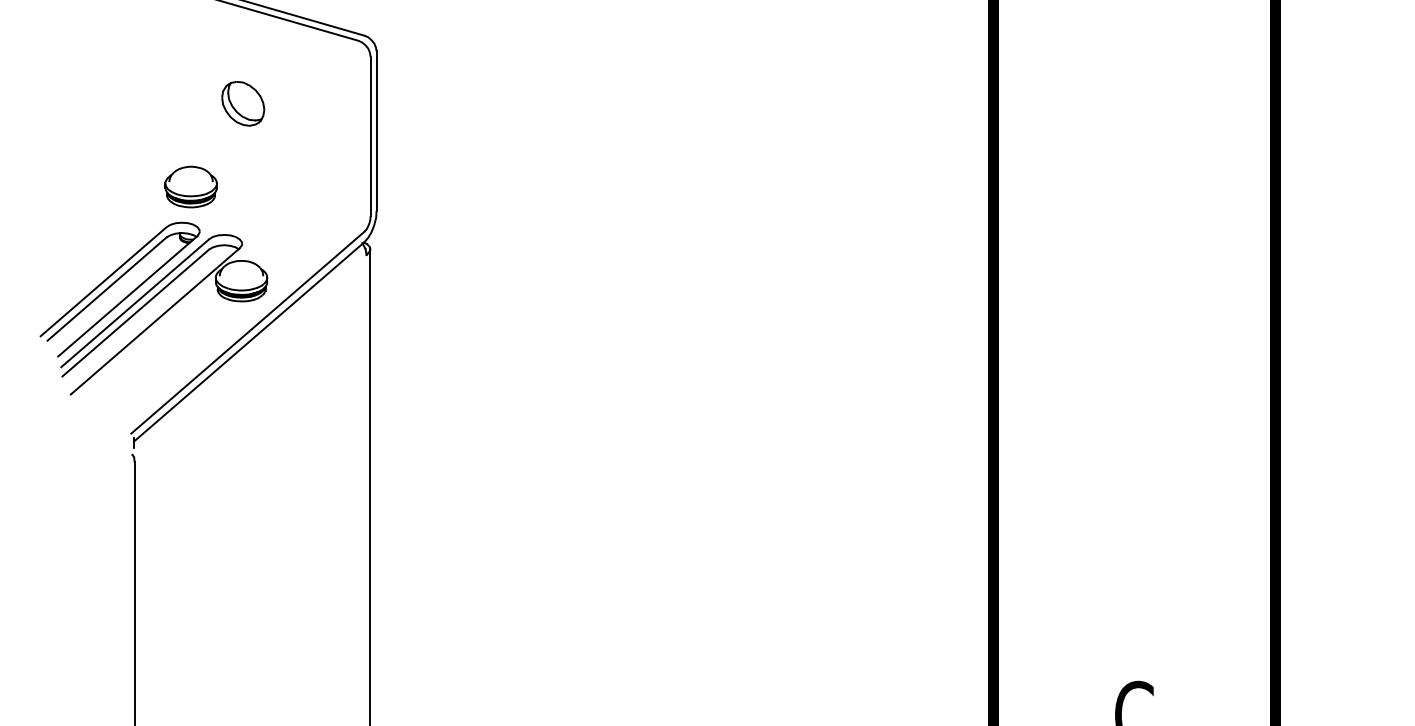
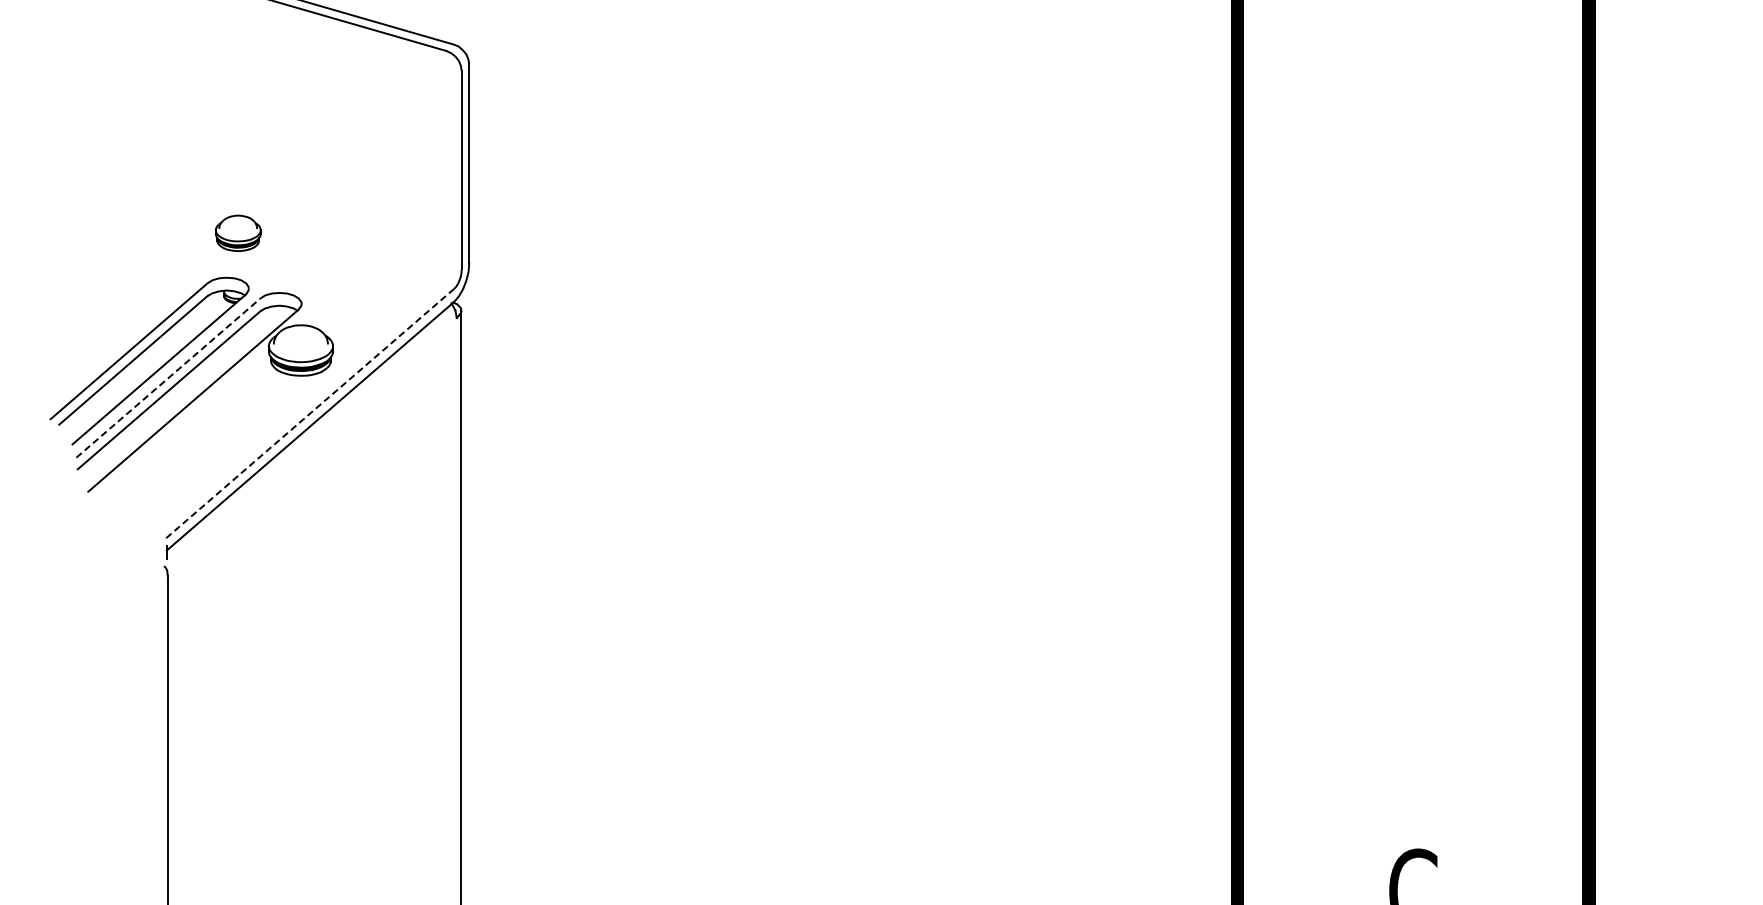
part: (243, 103) -> (303, 129), removed
part: (191, 187) -> (238, 233), size x0.7
line: (135, 303) -> (168, 378), solid -> dashed
line: (247, 332) -> (308, 414), solid -> dashed

